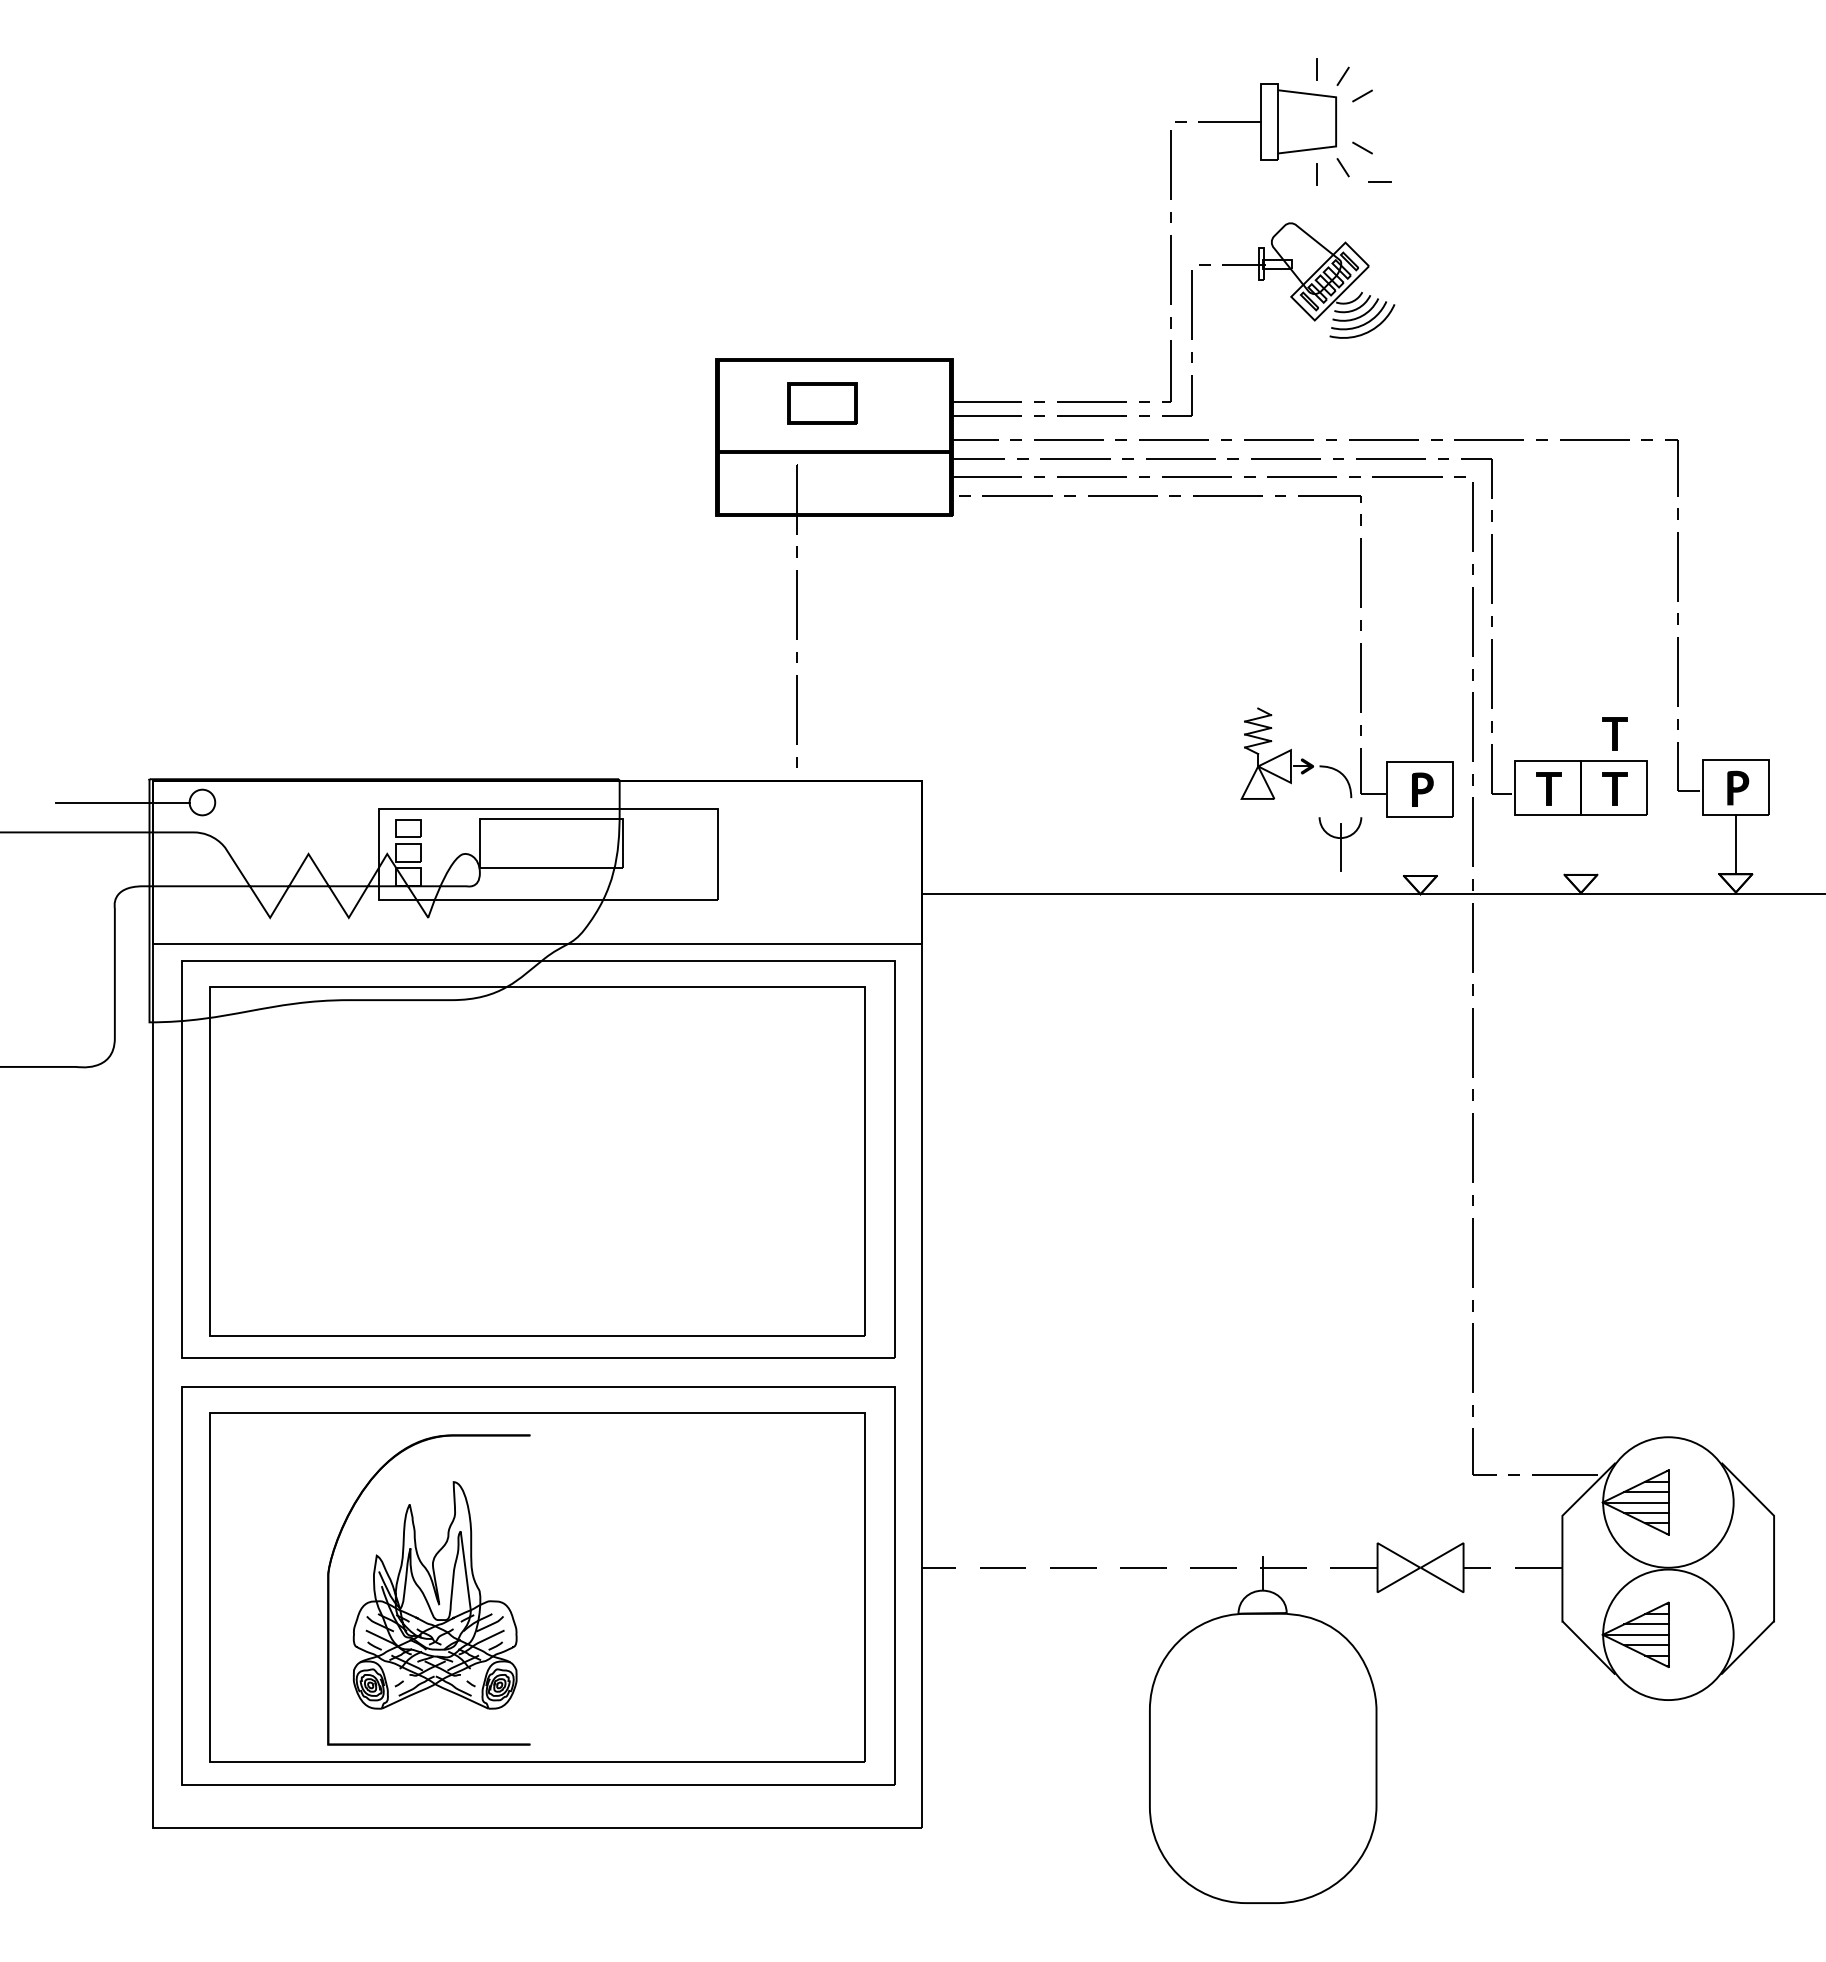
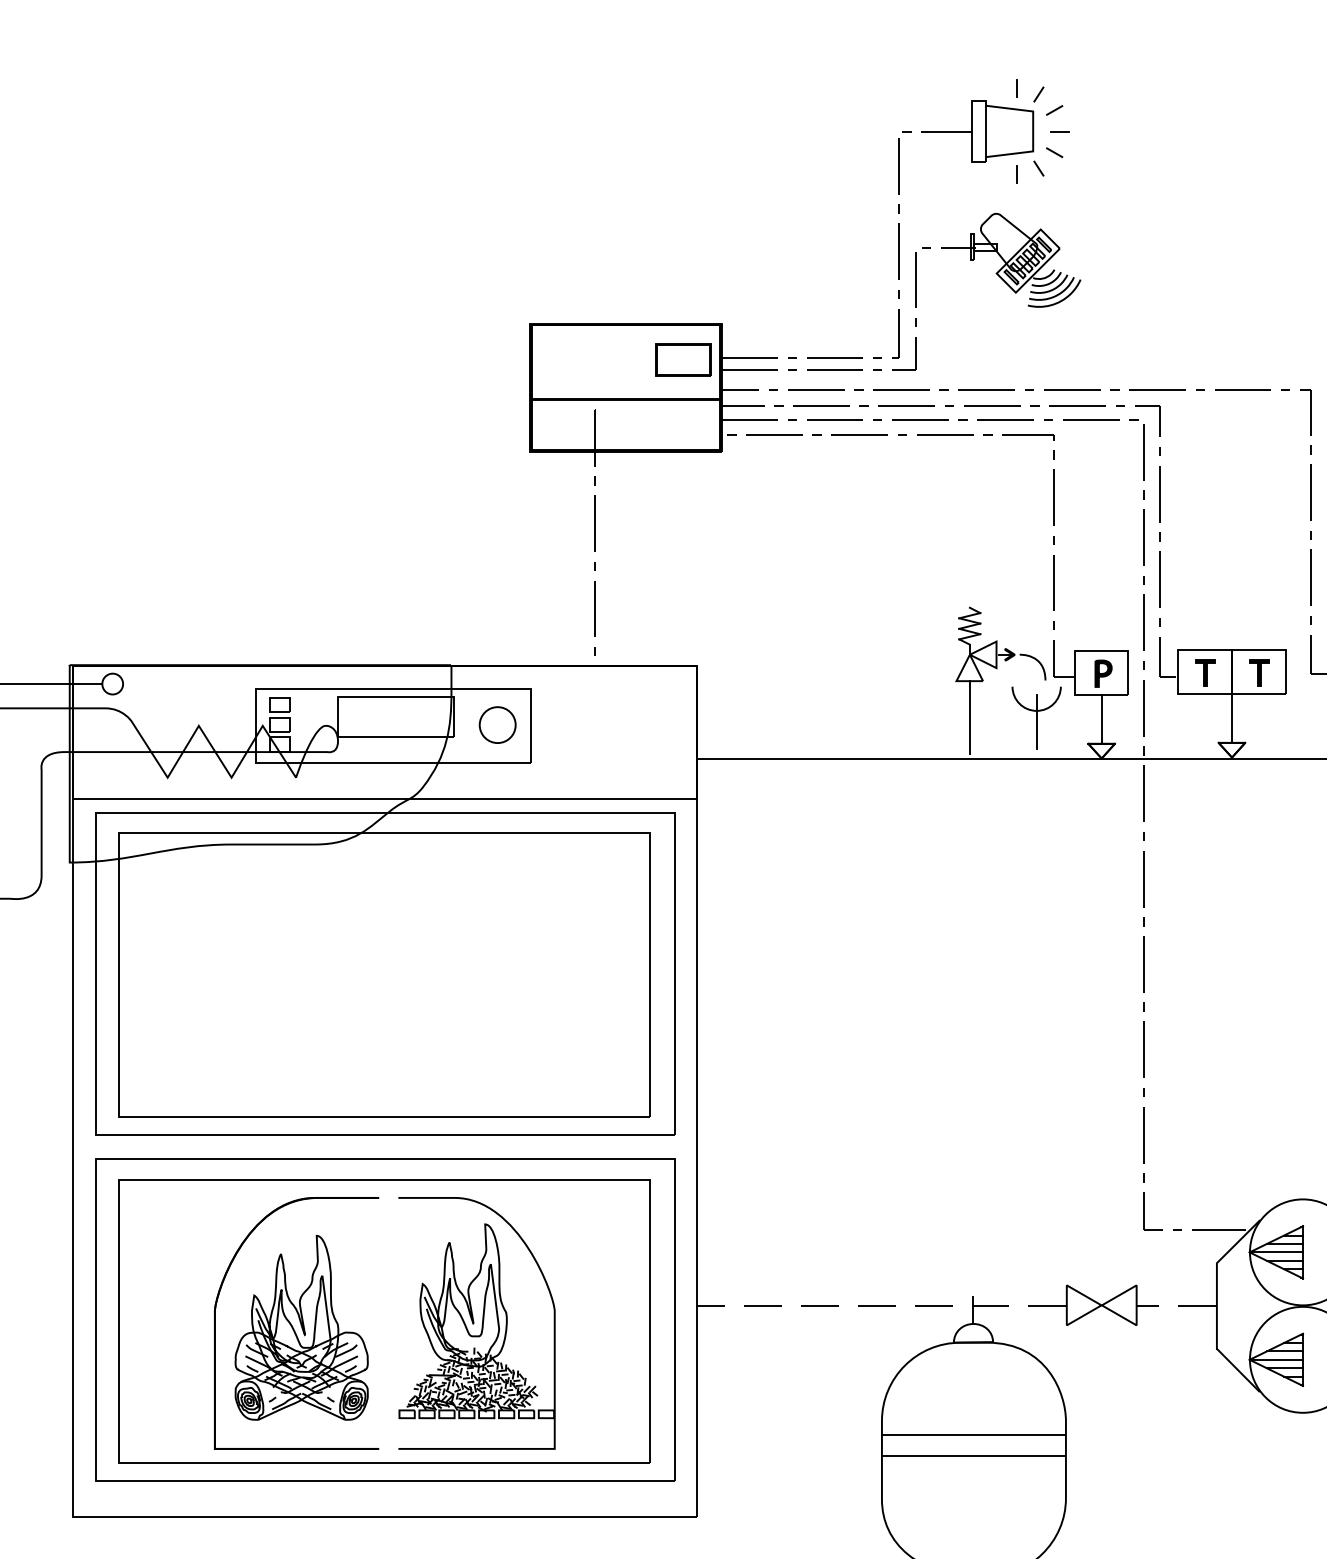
line: (1379, 181) -> (1059, 131), moved
part: (822, 403) -> (683, 360), moved
part: (1614, 733) -> (1259, 628), removed
line: (1258, 843) -> (970, 717), added
part: (1340, 843) -> (1036, 717), size x1.43
line: (1581, 844) -> (1232, 718), added
line: (1420, 846) -> (1101, 719), added
part: (676, 853) -> (497, 725), added
part: (650, 1589) -> (476, 1323), added
line: (1262, 1727) -> (973, 1435), added
line: (1262, 1753) -> (973, 1456), added

